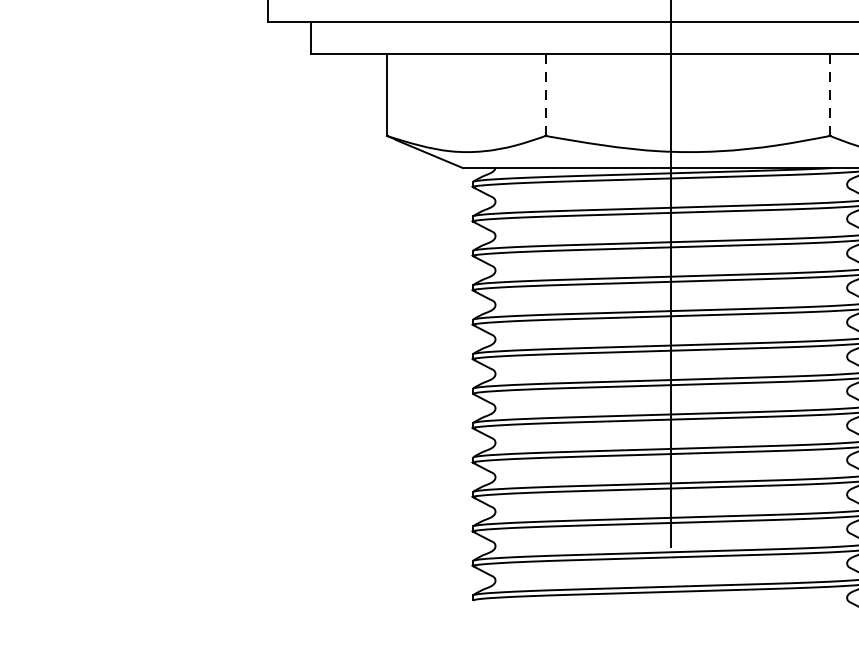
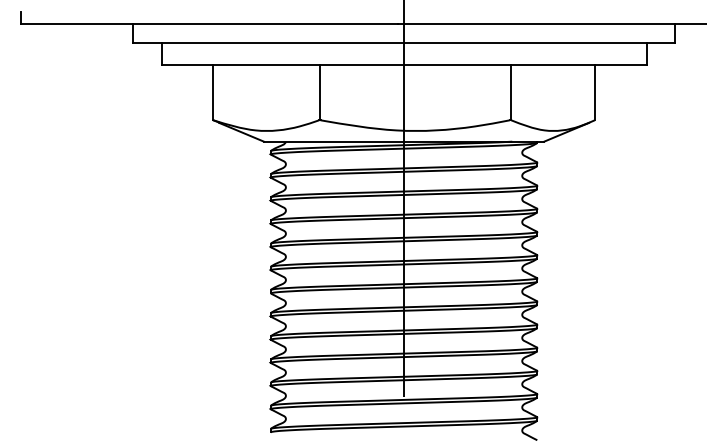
line: (545, 94) -> (319, 92), dashed -> solid
line: (829, 94) -> (510, 92), dashed -> solid

